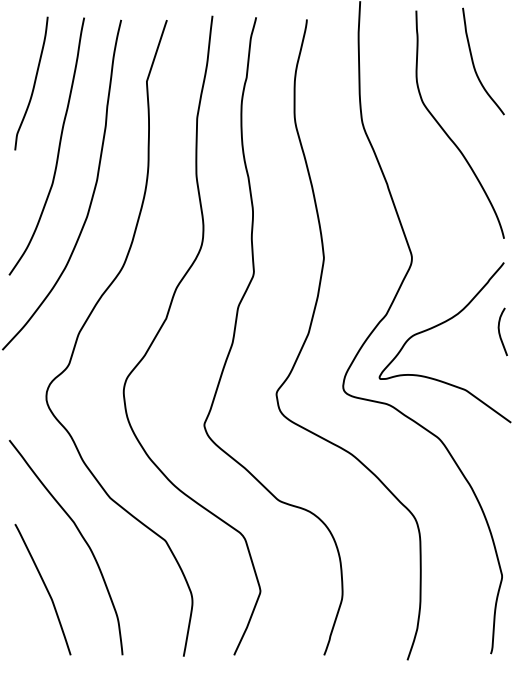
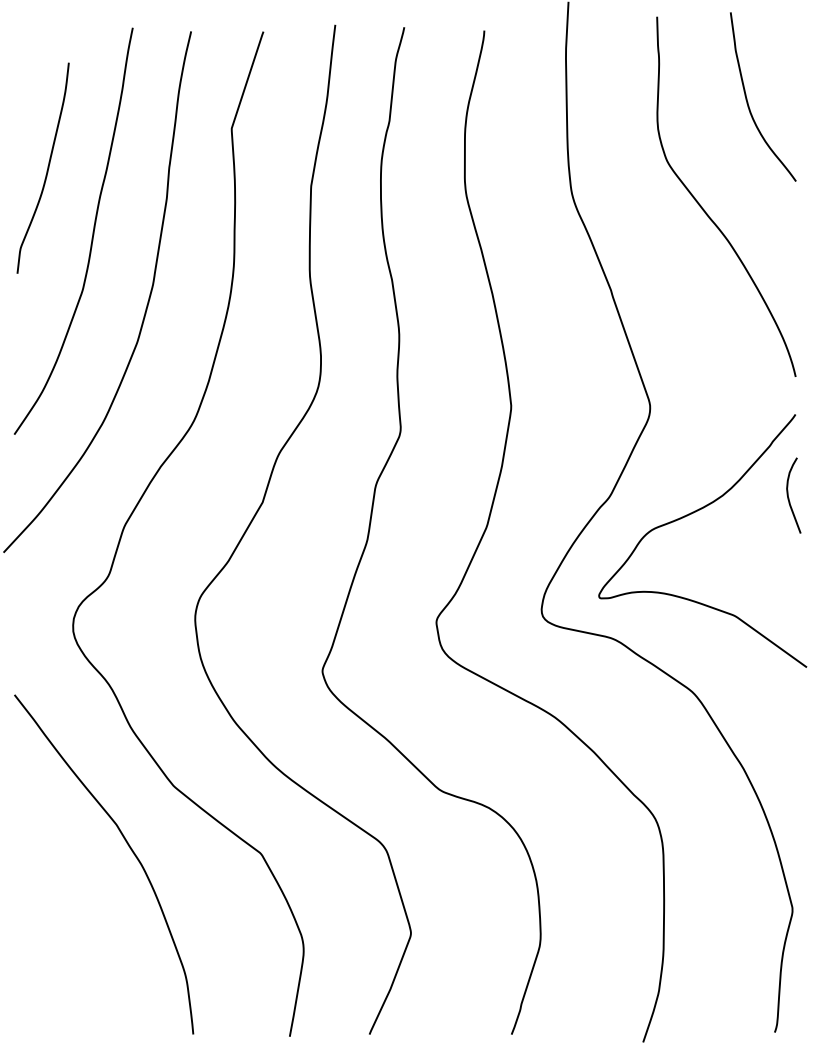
curve: (33, 83) -> (46, 168), moved
curve: (500, 332) -> (789, 496), moved
curve: (45, 588) -> (71, 929), removed

